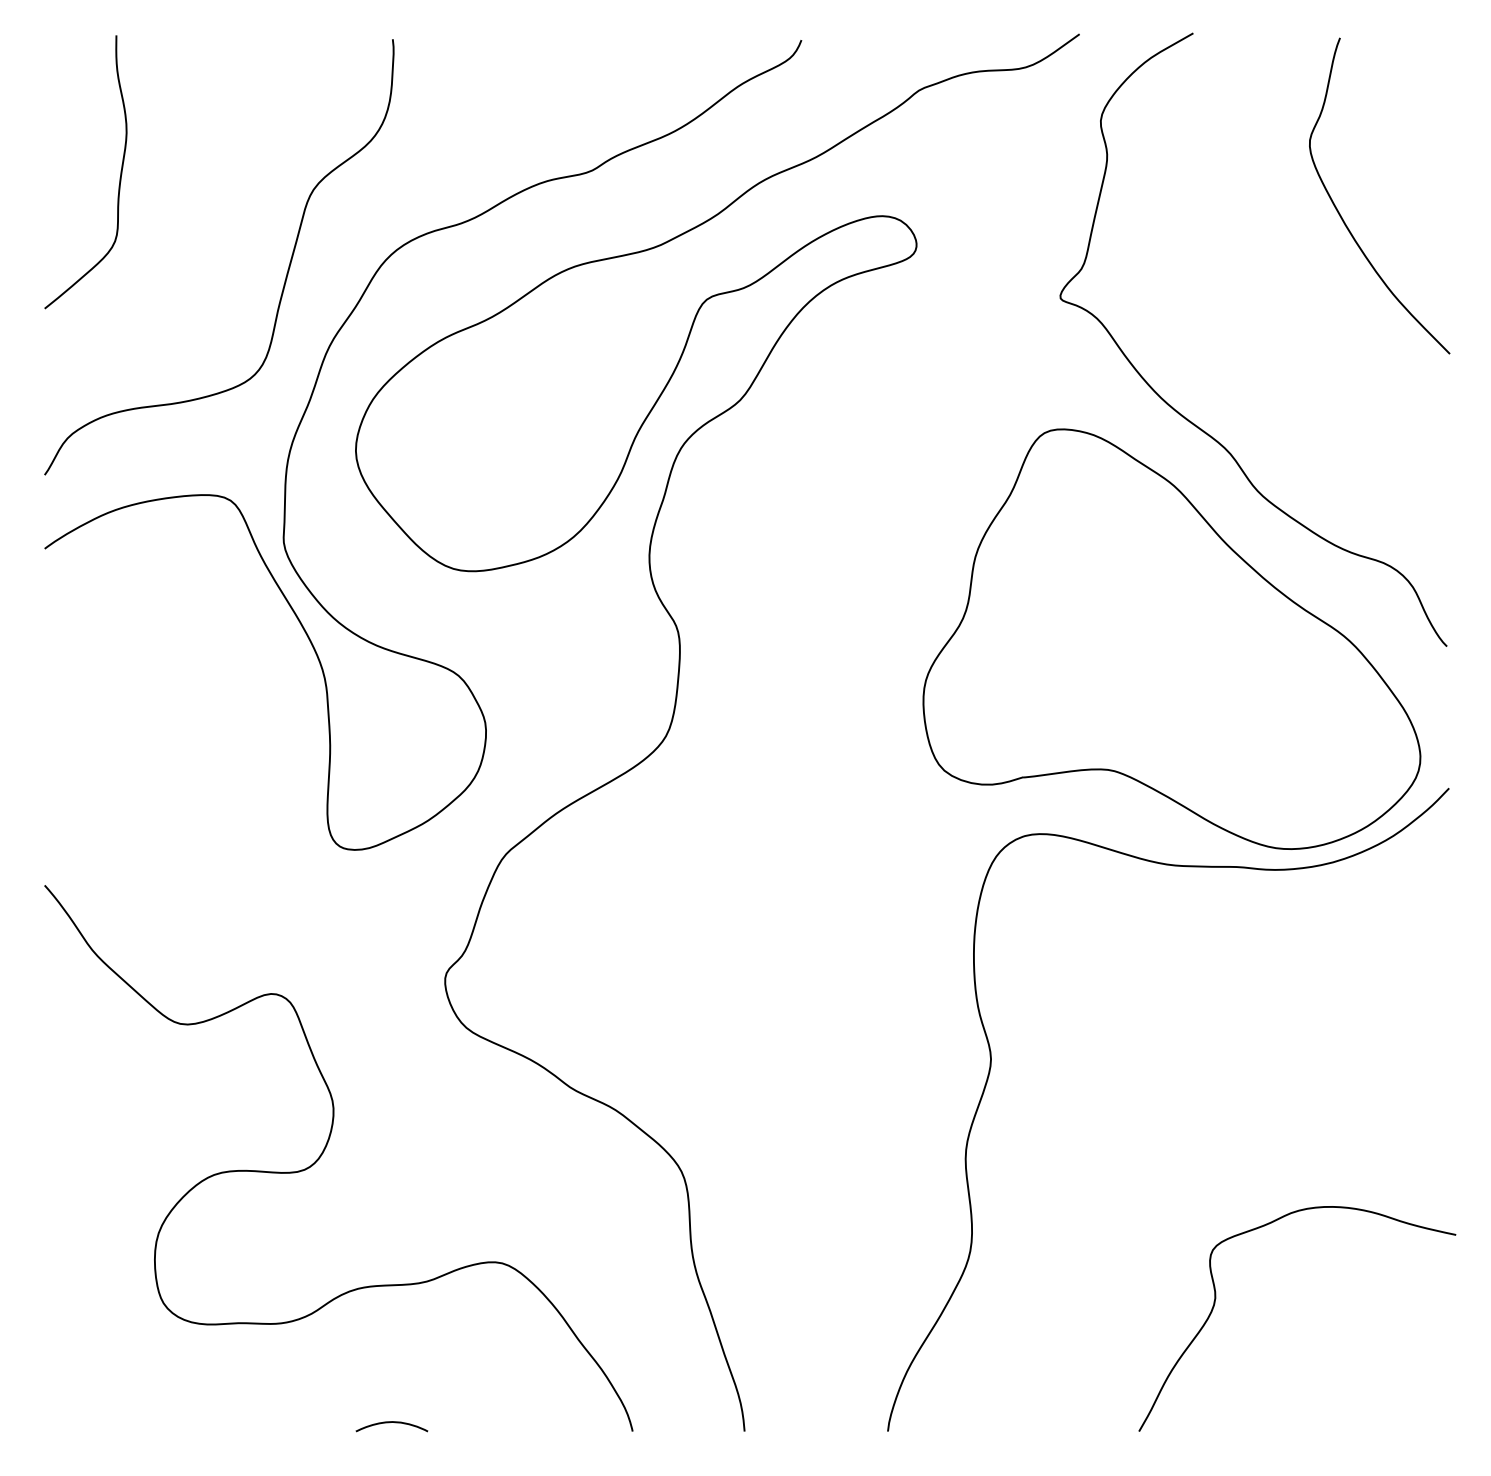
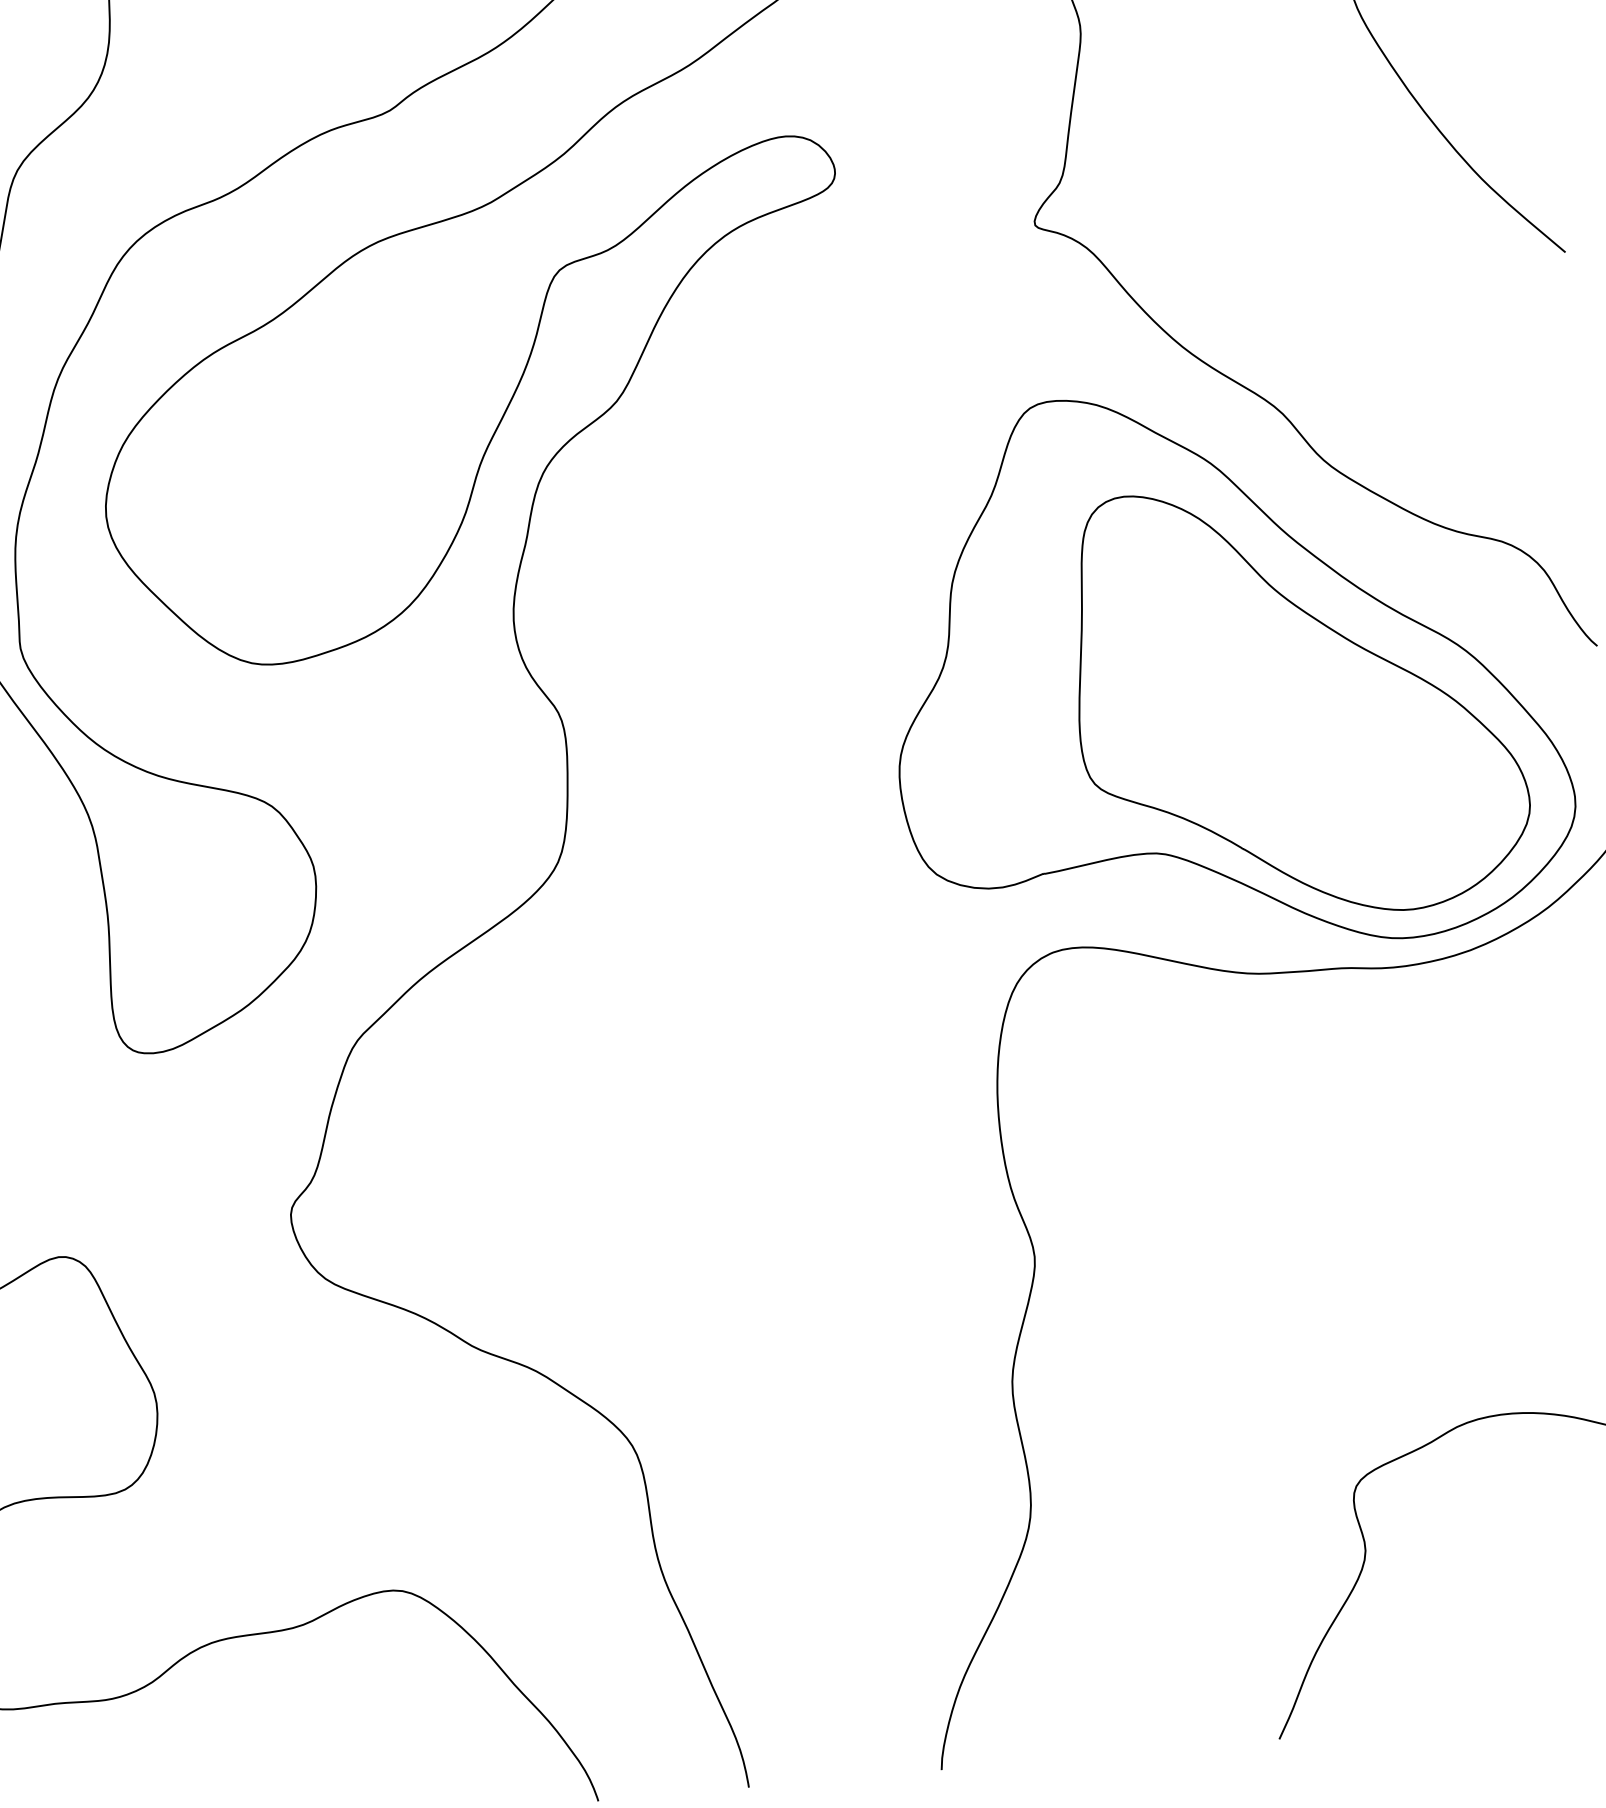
part: (1222, 666) -> (1297, 700), added

